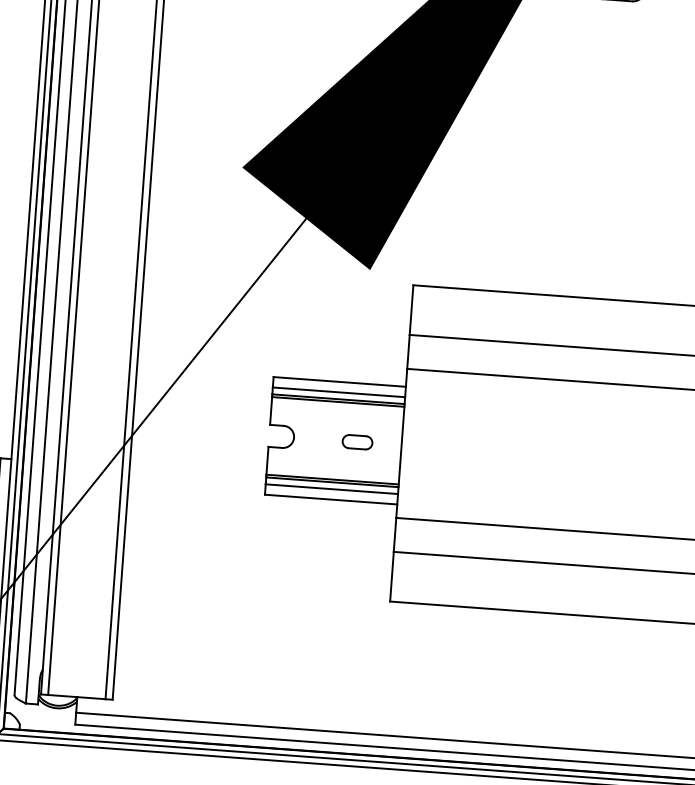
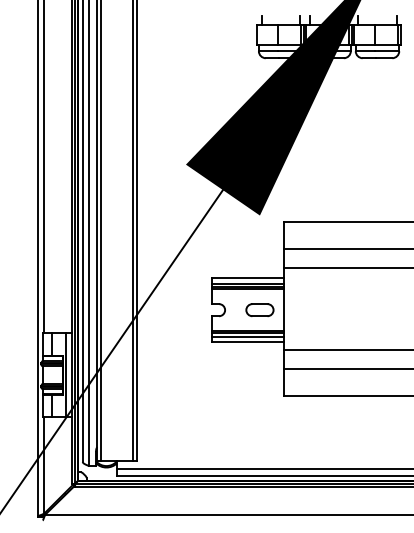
part: (356, 441) -> (259, 309), size x1.67

